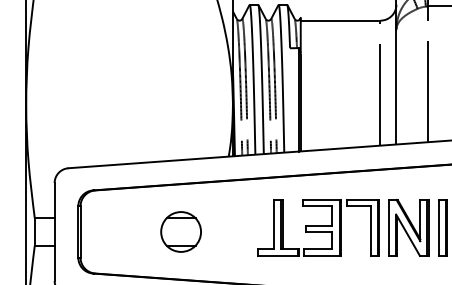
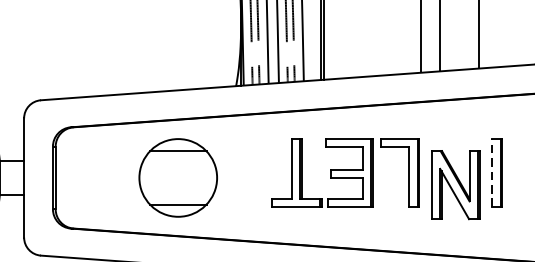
part: (408, 227) -> (455, 184), moved
line: (438, 227) -> (491, 172), solid -> dashed
part: (180, 231) -> (177, 177), size x1.6

